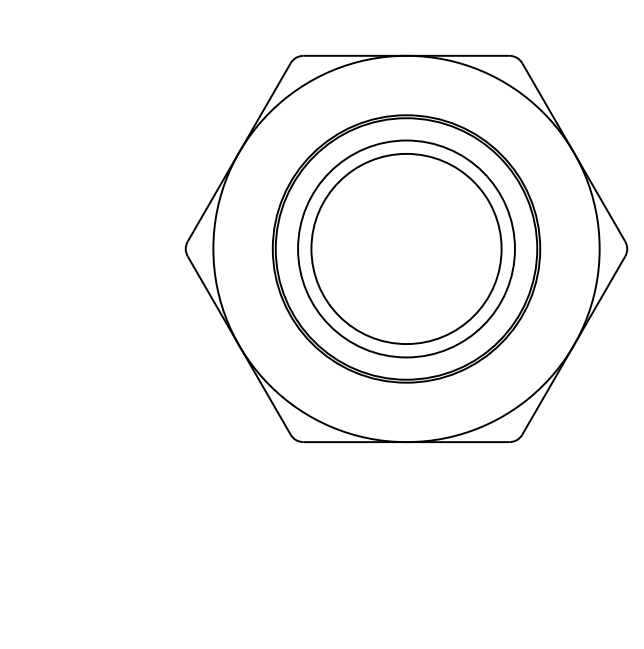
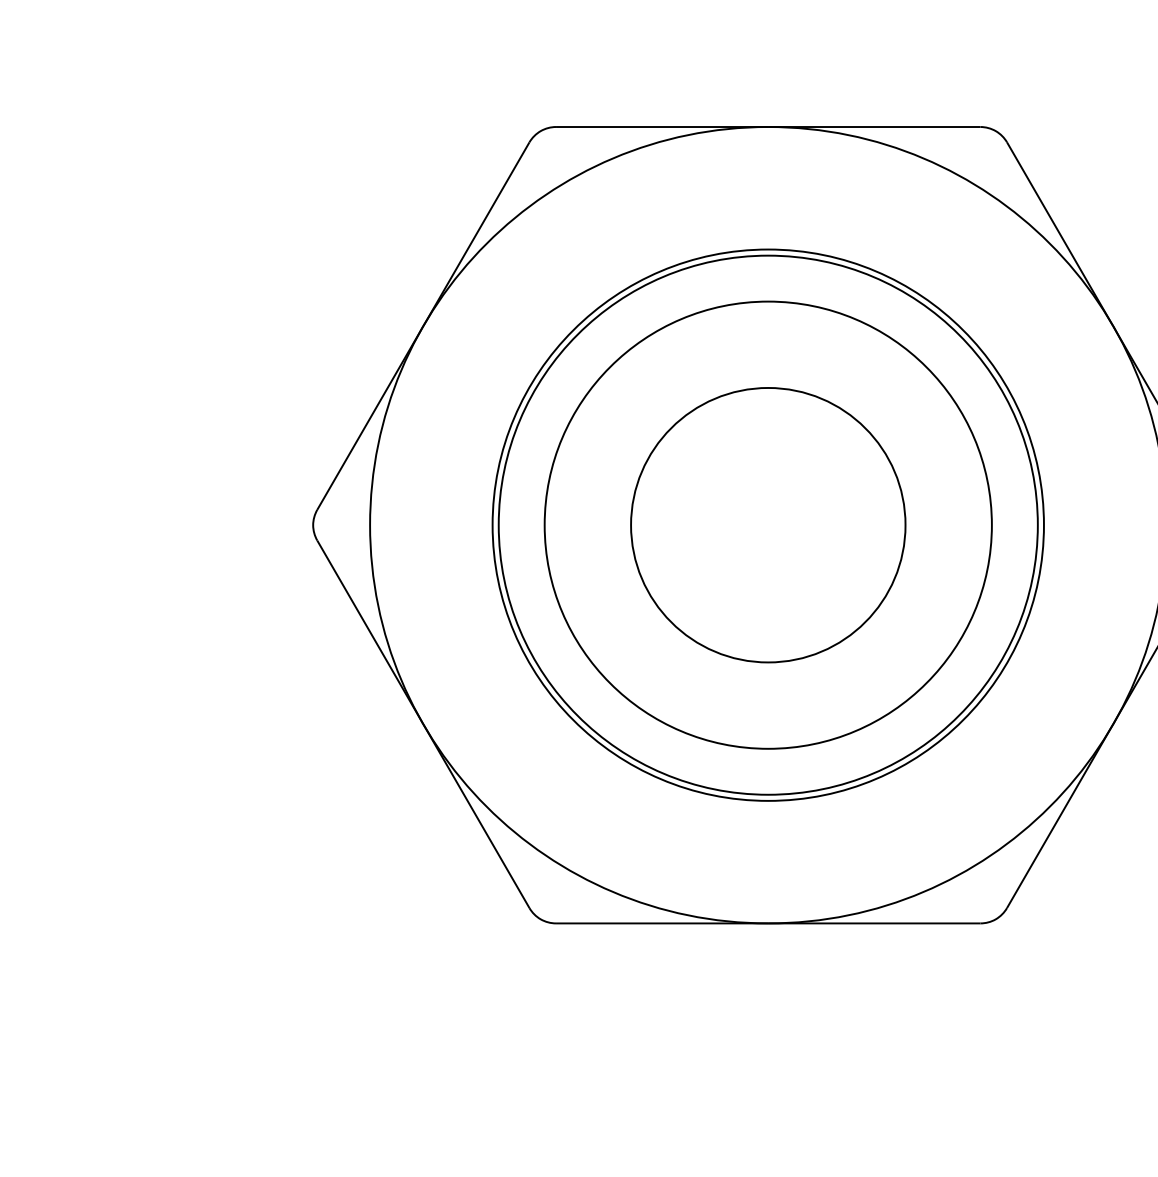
circle: (406, 248) -> (768, 524), size x0.7

